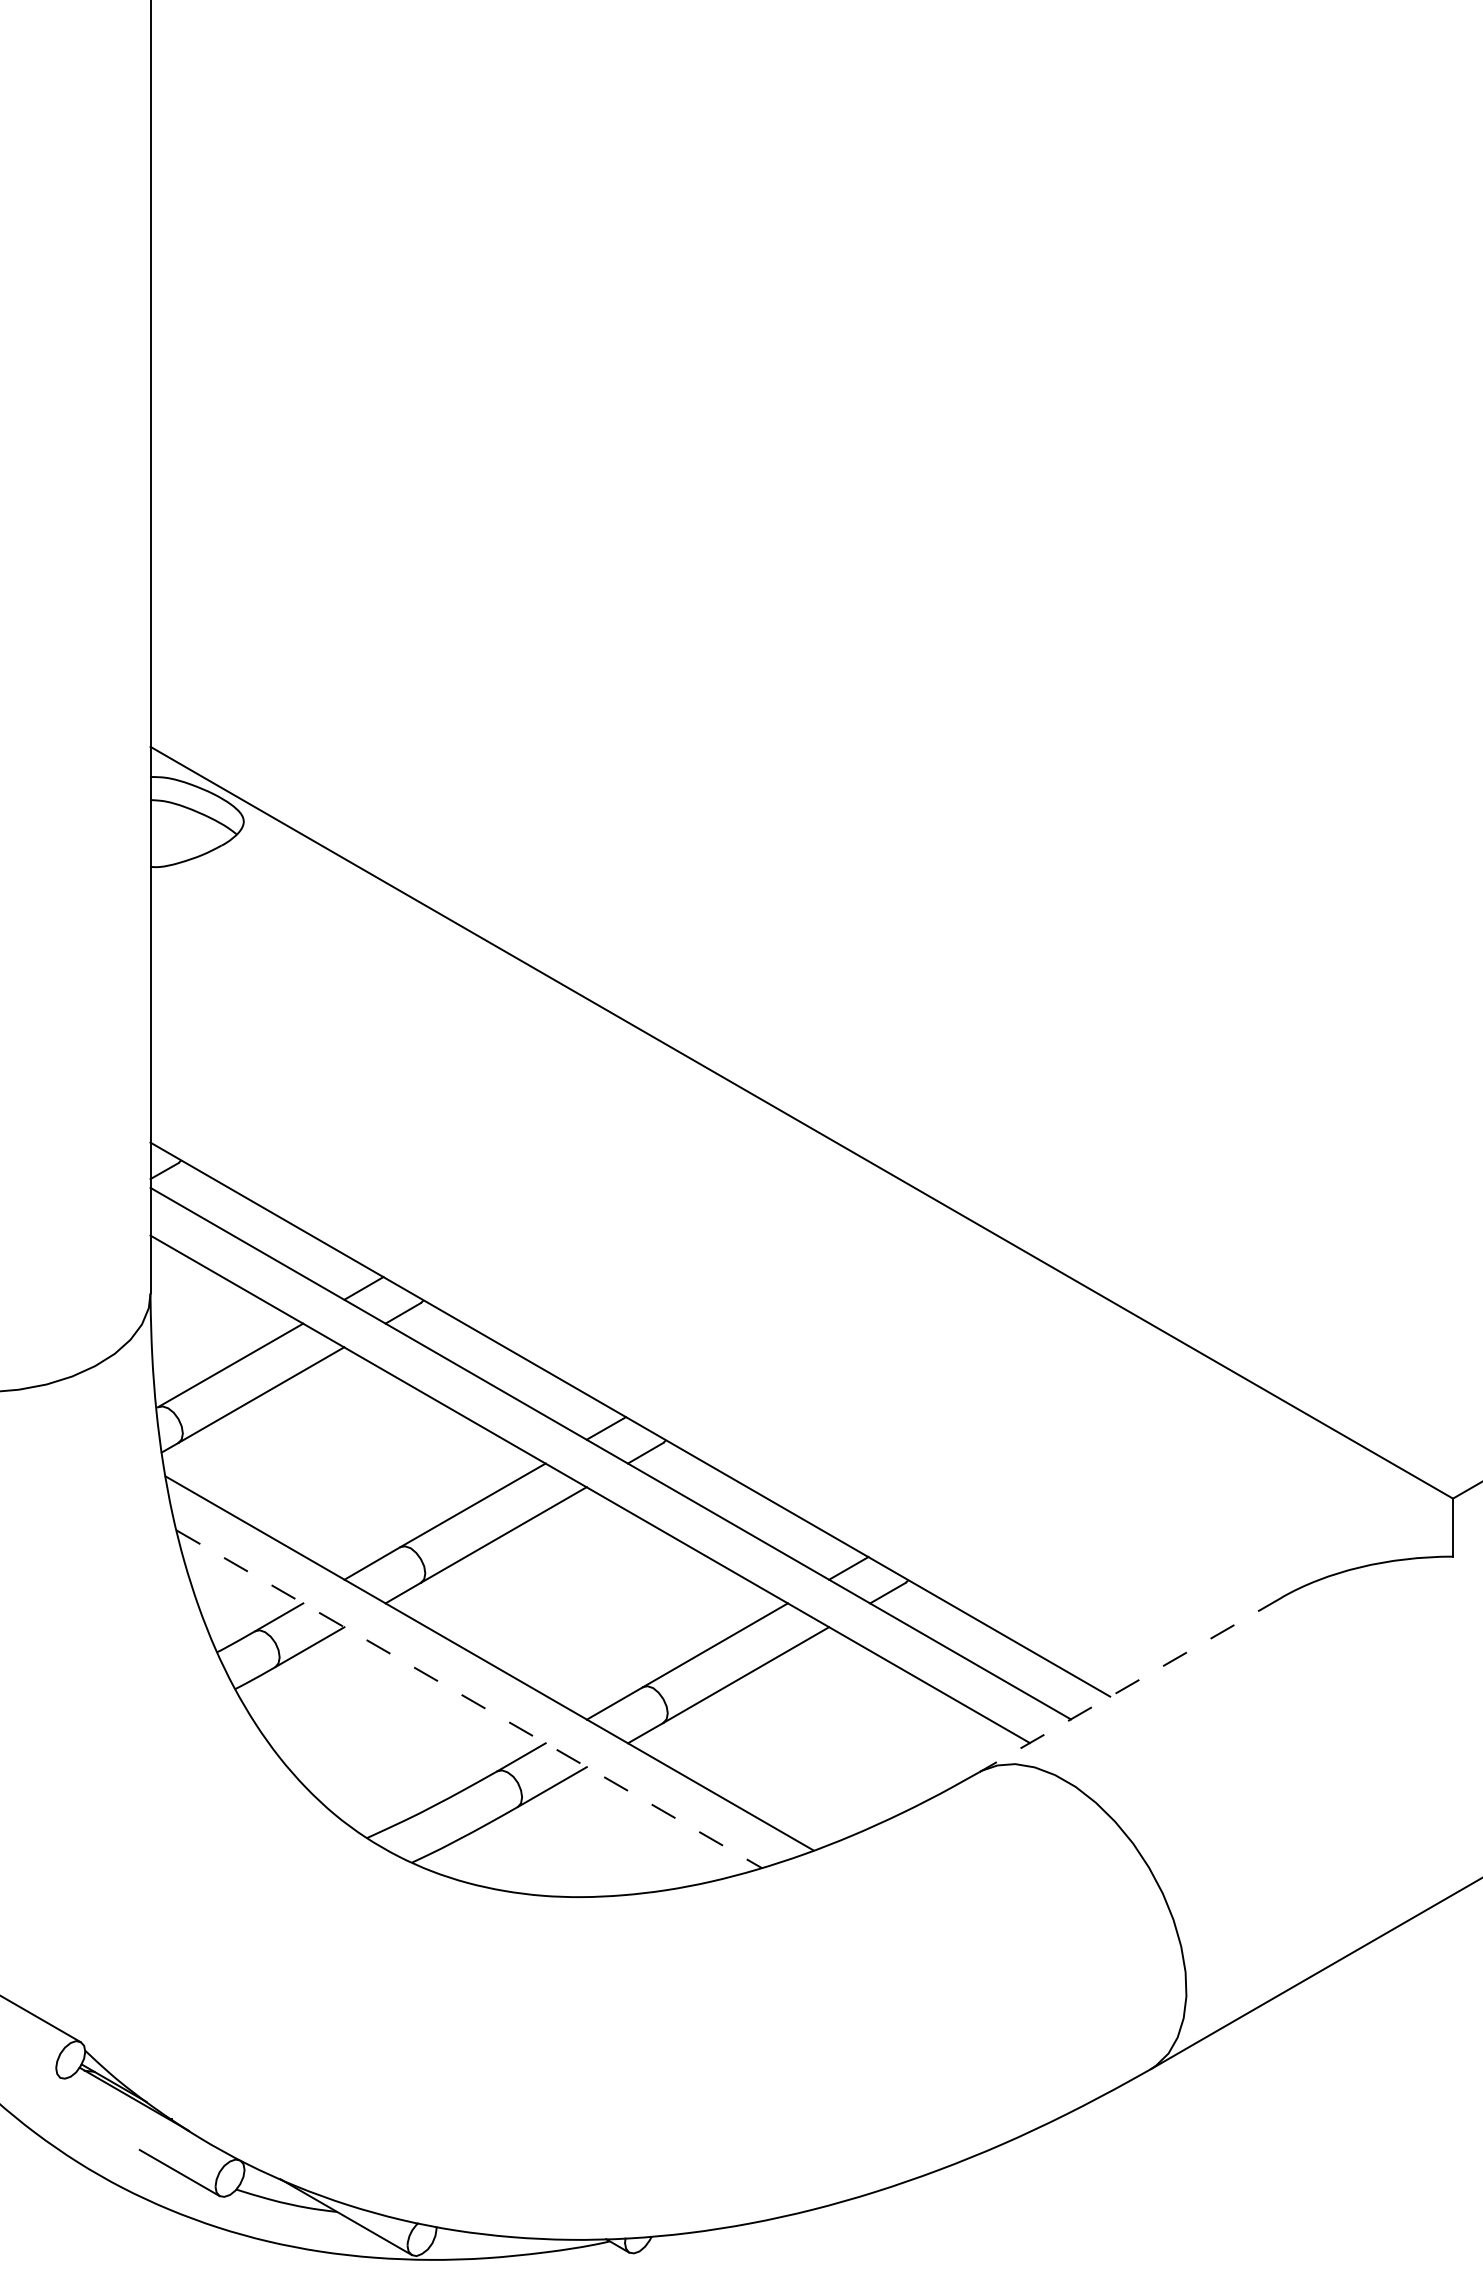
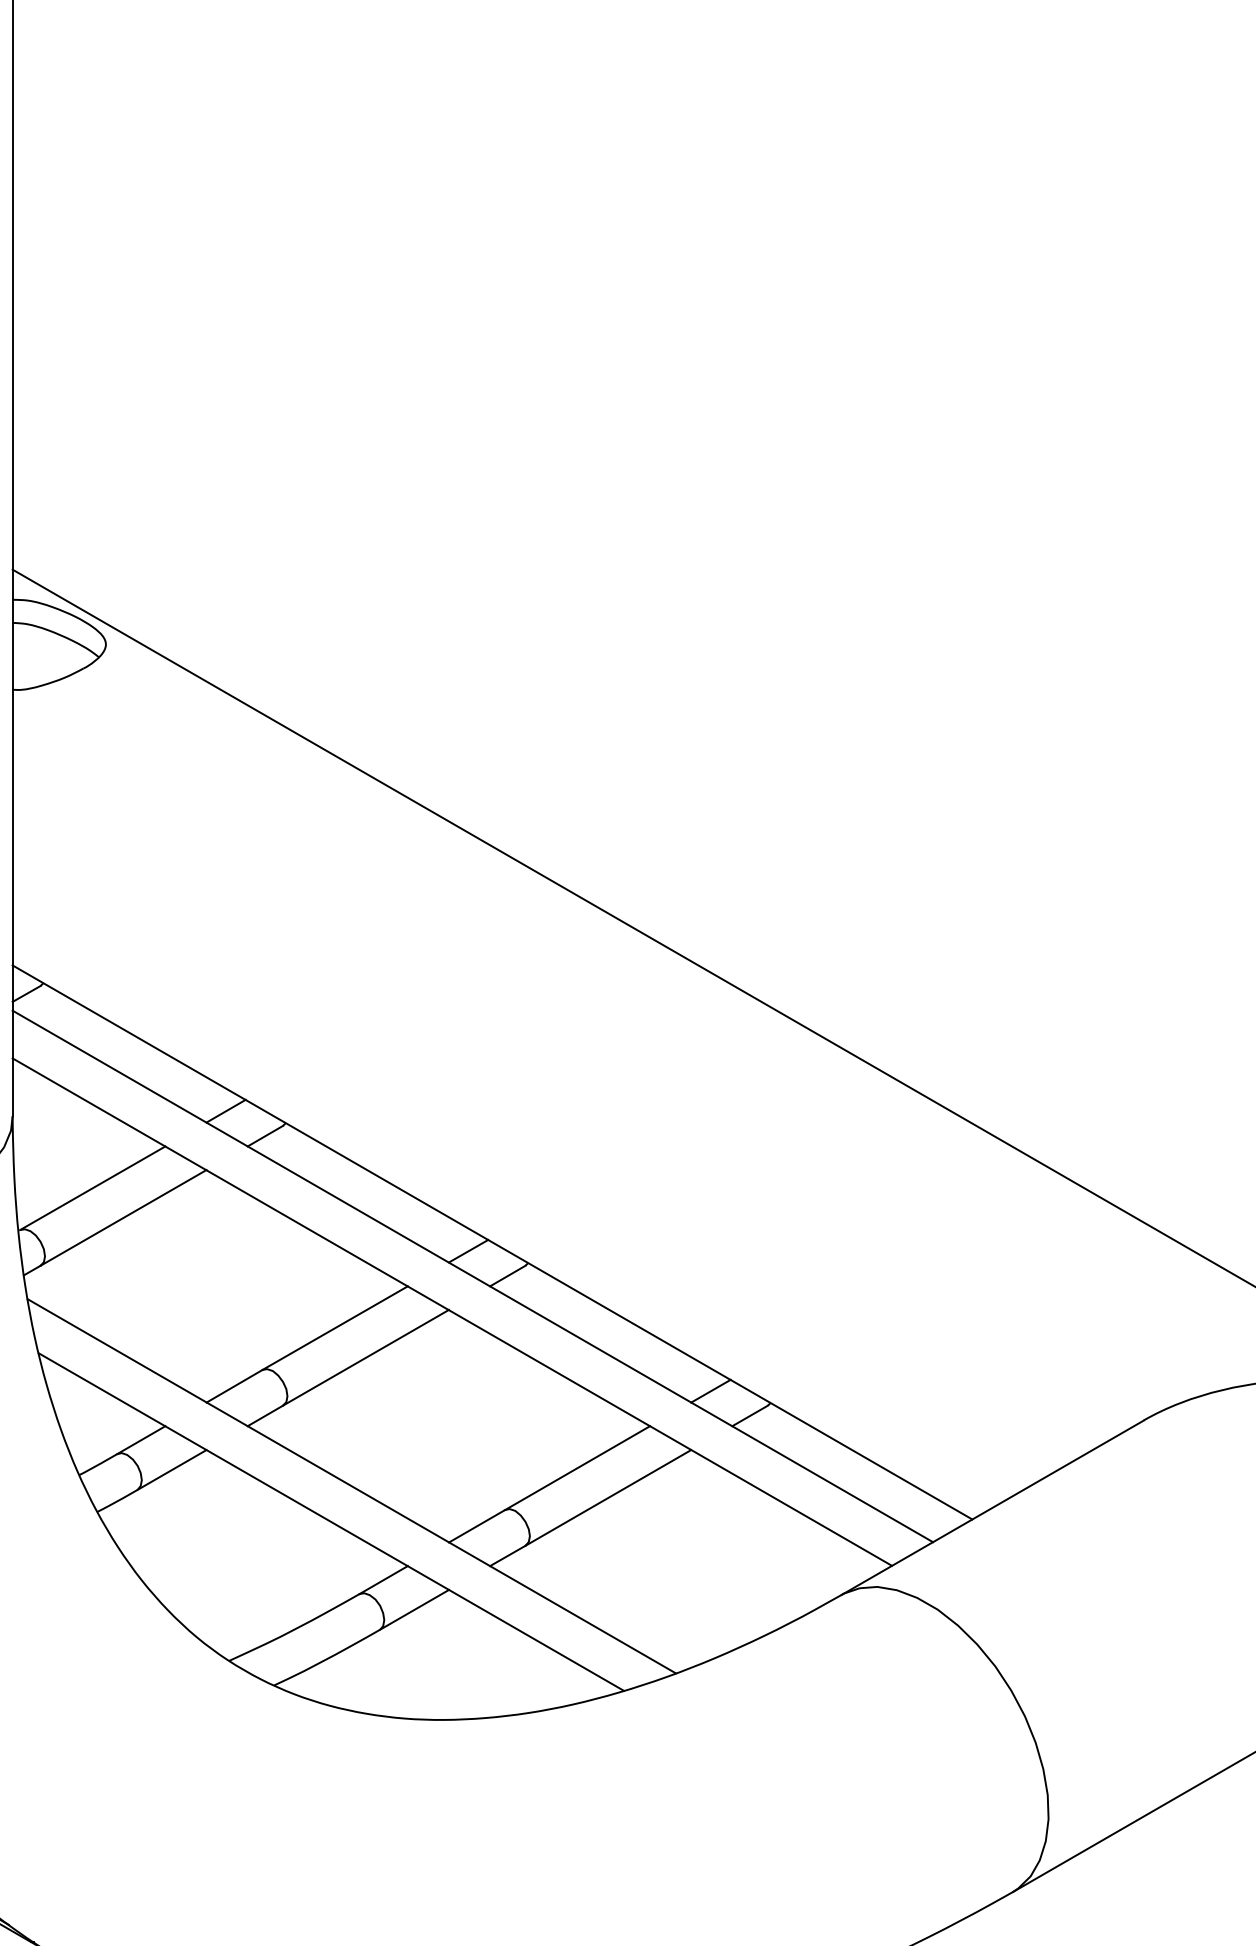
line: (1130, 1685) -> (992, 1508), dashed -> solid
line: (469, 1699) -> (331, 1522), dashed -> solid

